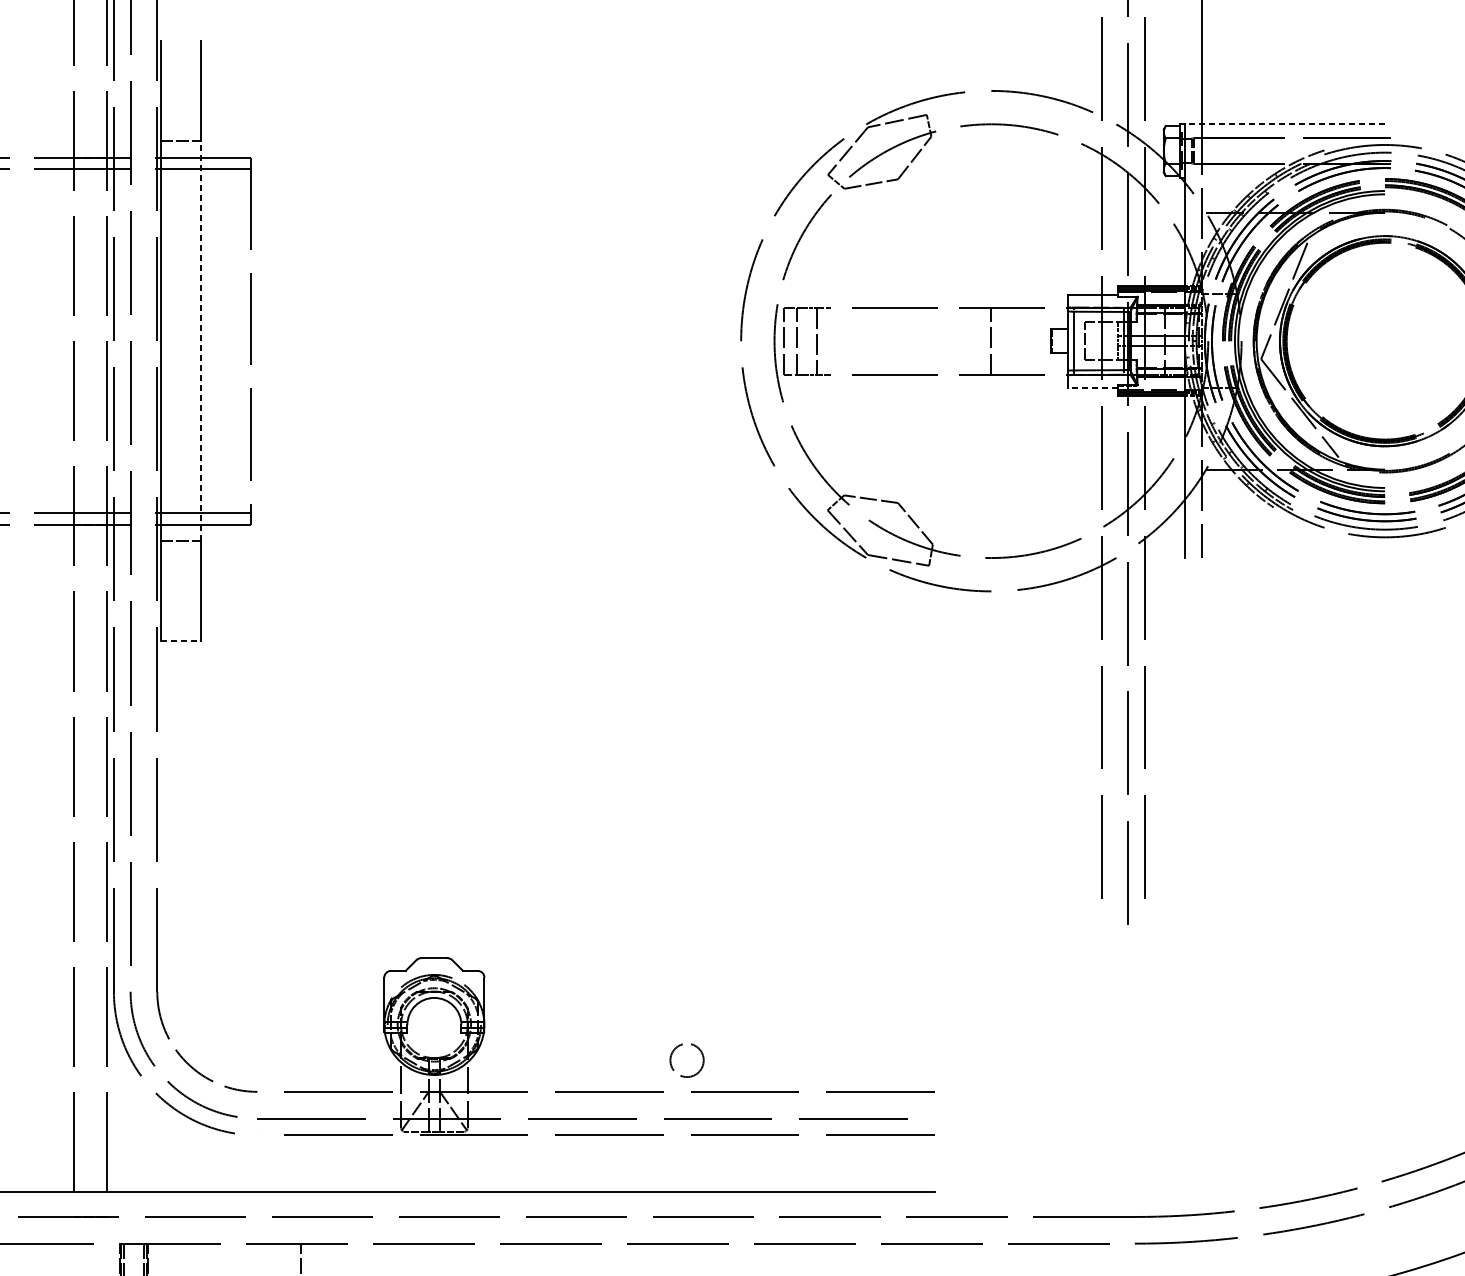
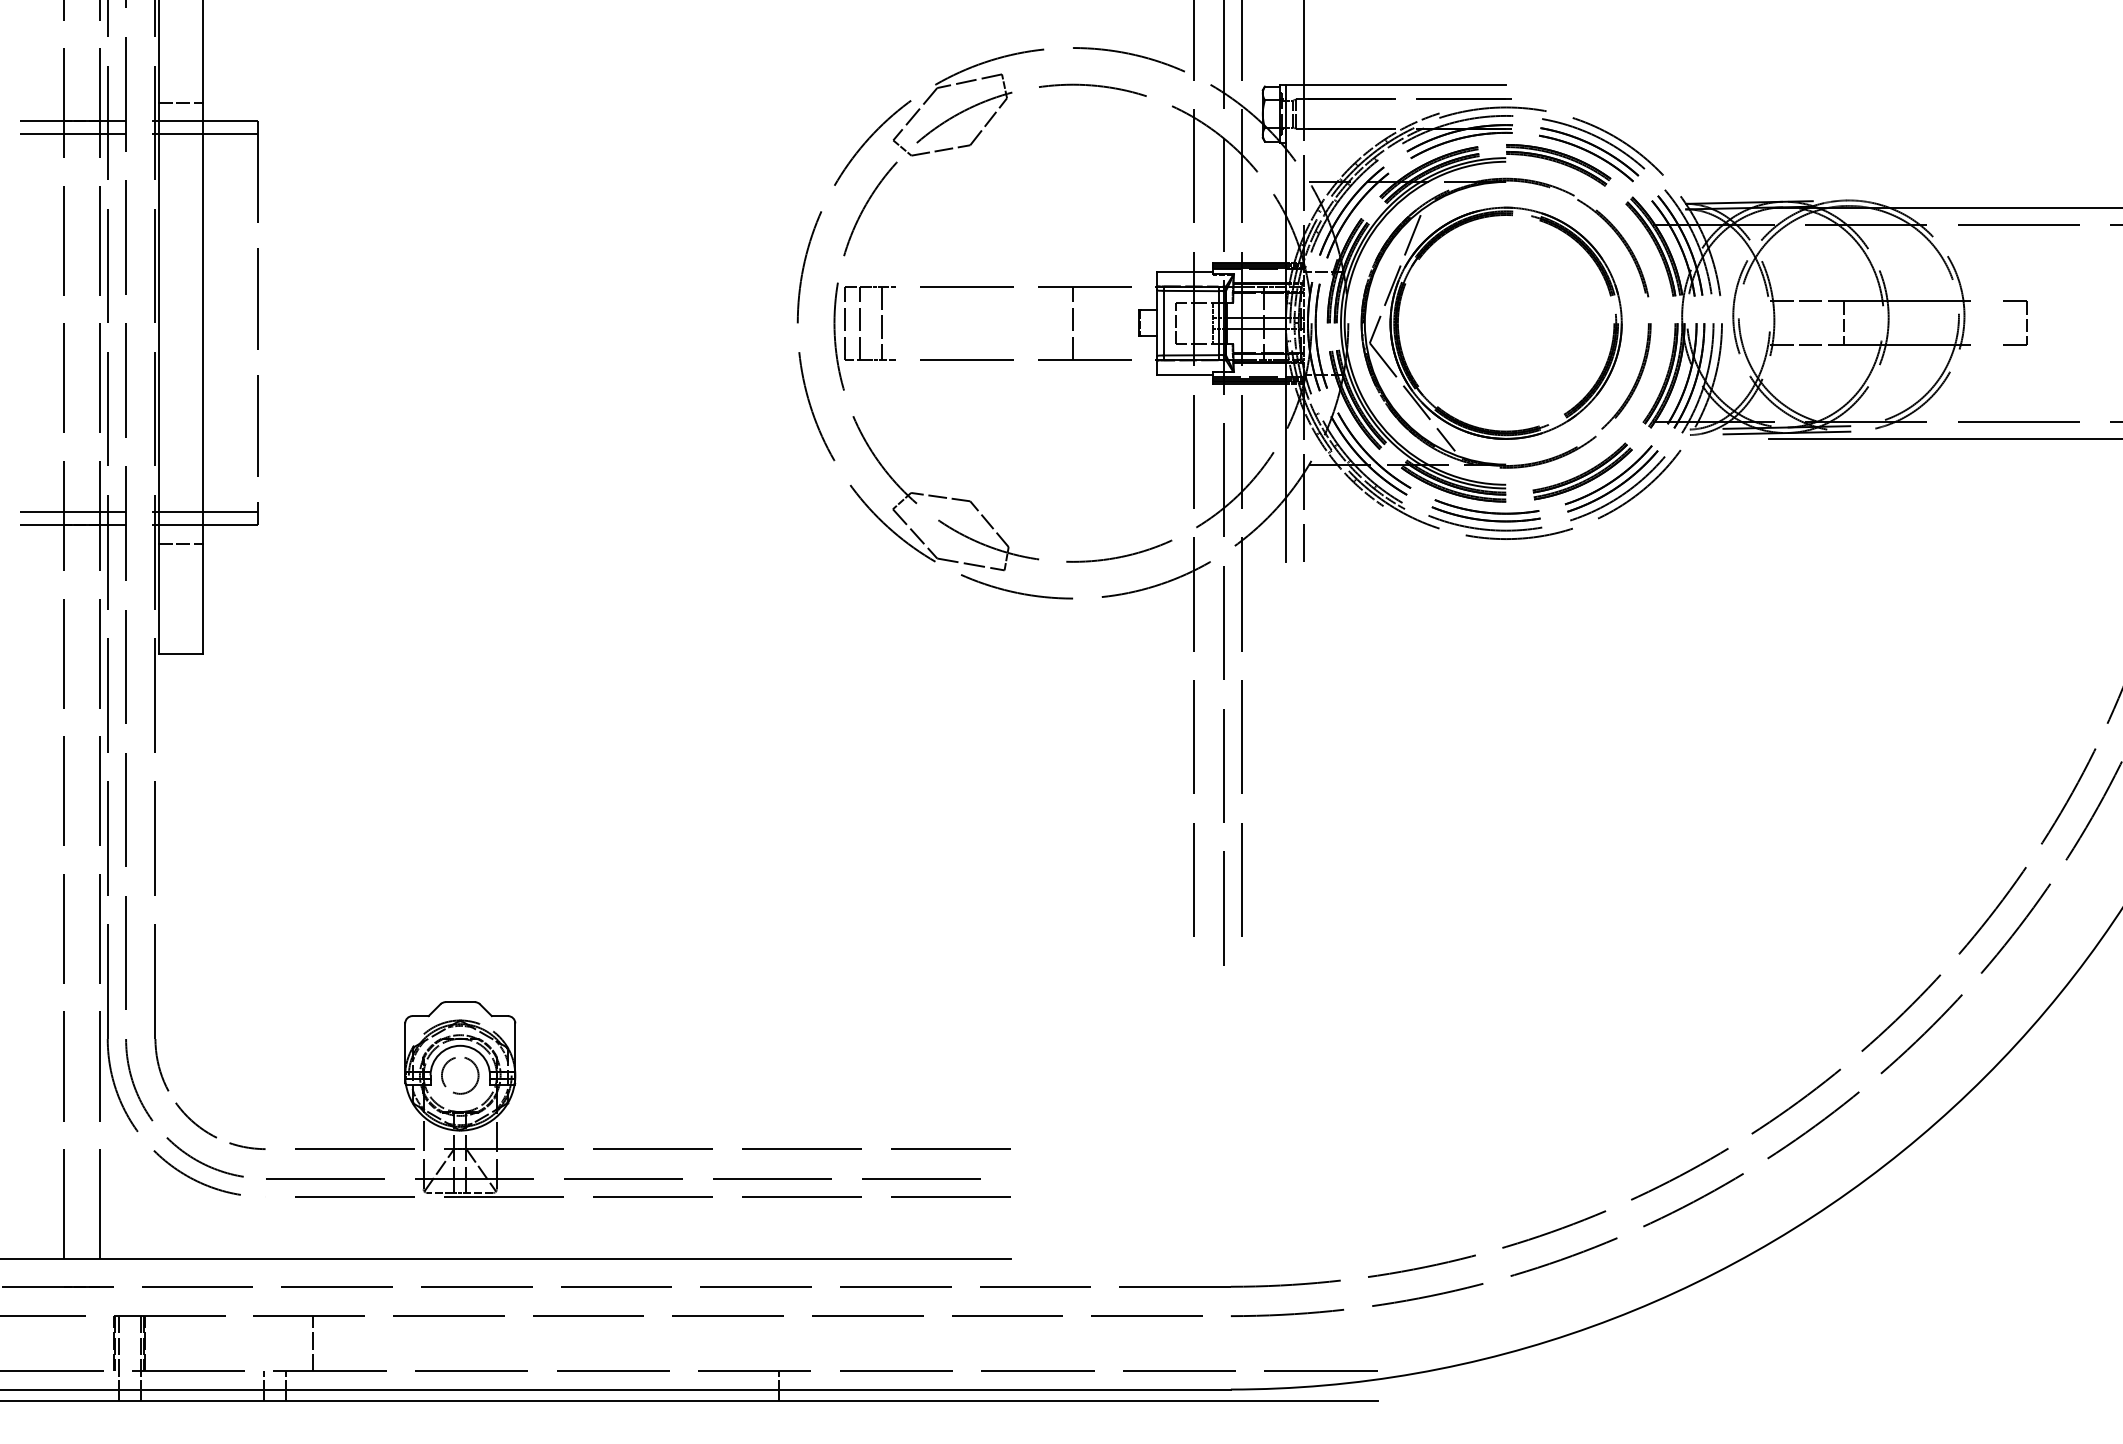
line: (1284, 124) -> (1395, 84), dashed -> solid
line: (200, 340) -> (203, 322), dashed -> solid
line: (1093, 387) -> (1185, 374), dashed -> solid
line: (180, 641) -> (181, 653), dashed -> solid
circle: (687, 1060) -> (460, 1075), moved

